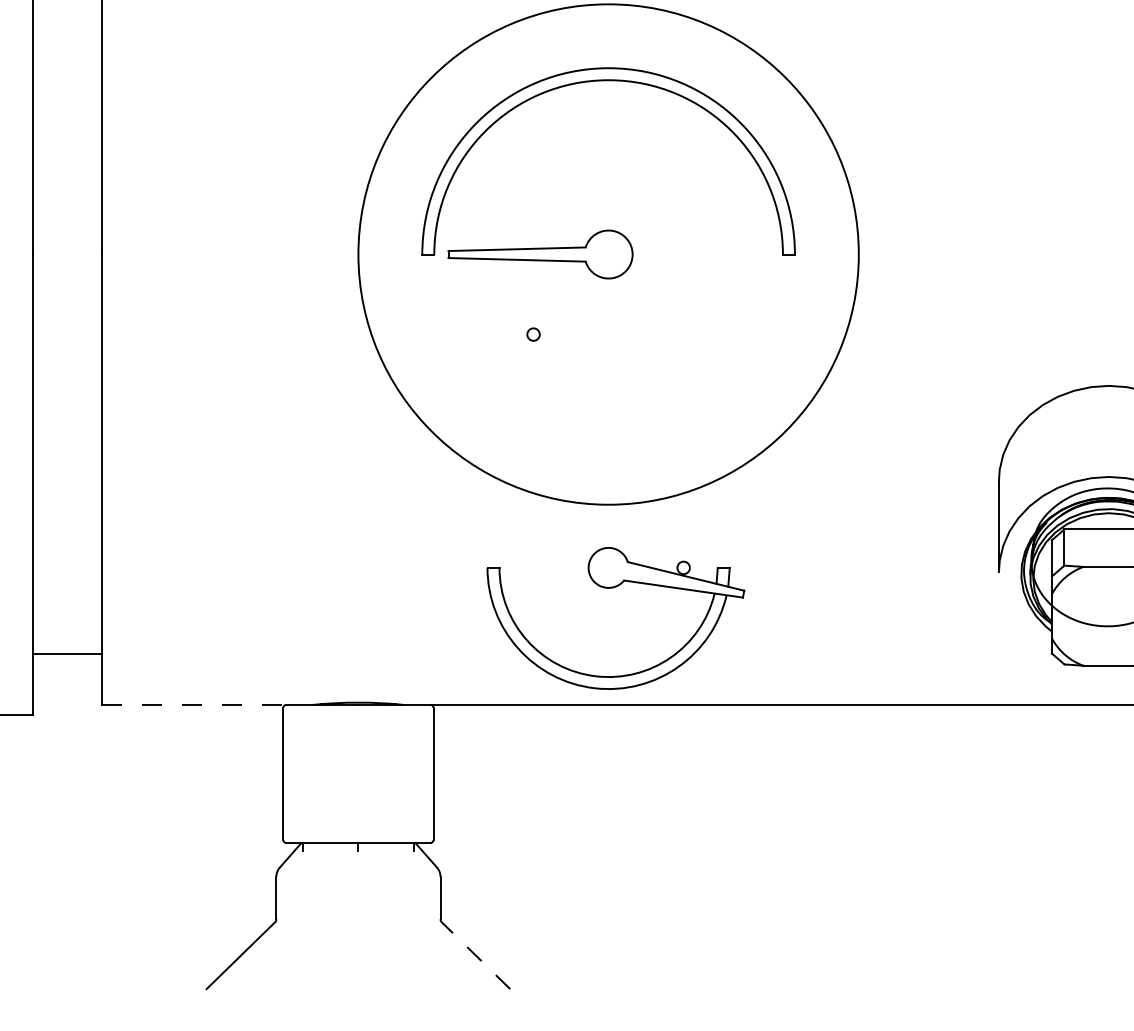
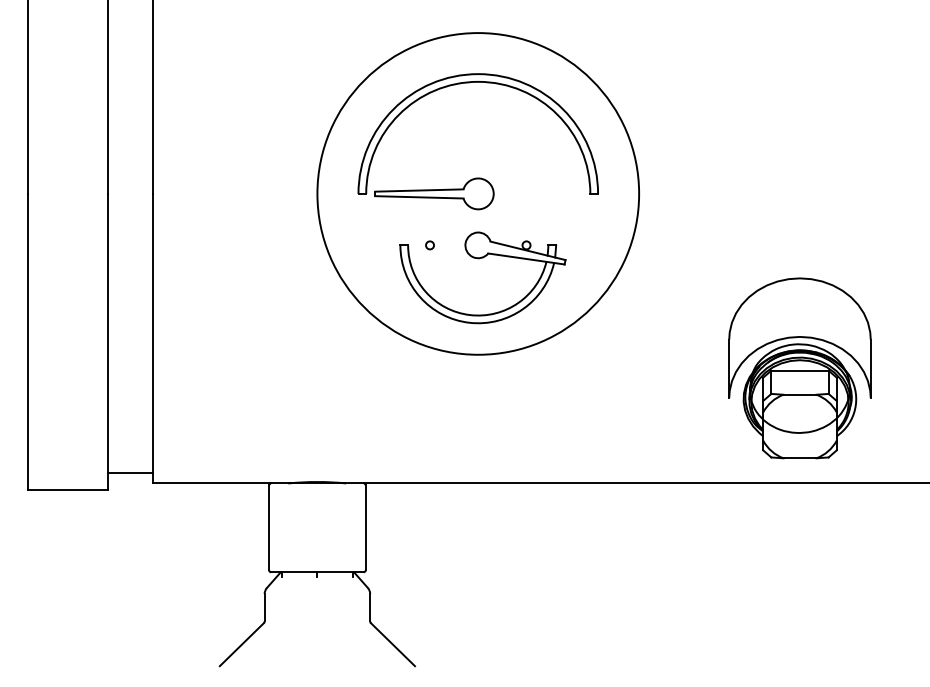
part: (610, 589) -> (479, 259), moved
line: (67, 653) -> (130, 472), moved
line: (195, 704) -> (212, 483), dashed -> solid
line: (475, 955) -> (392, 644), dashed -> solid

